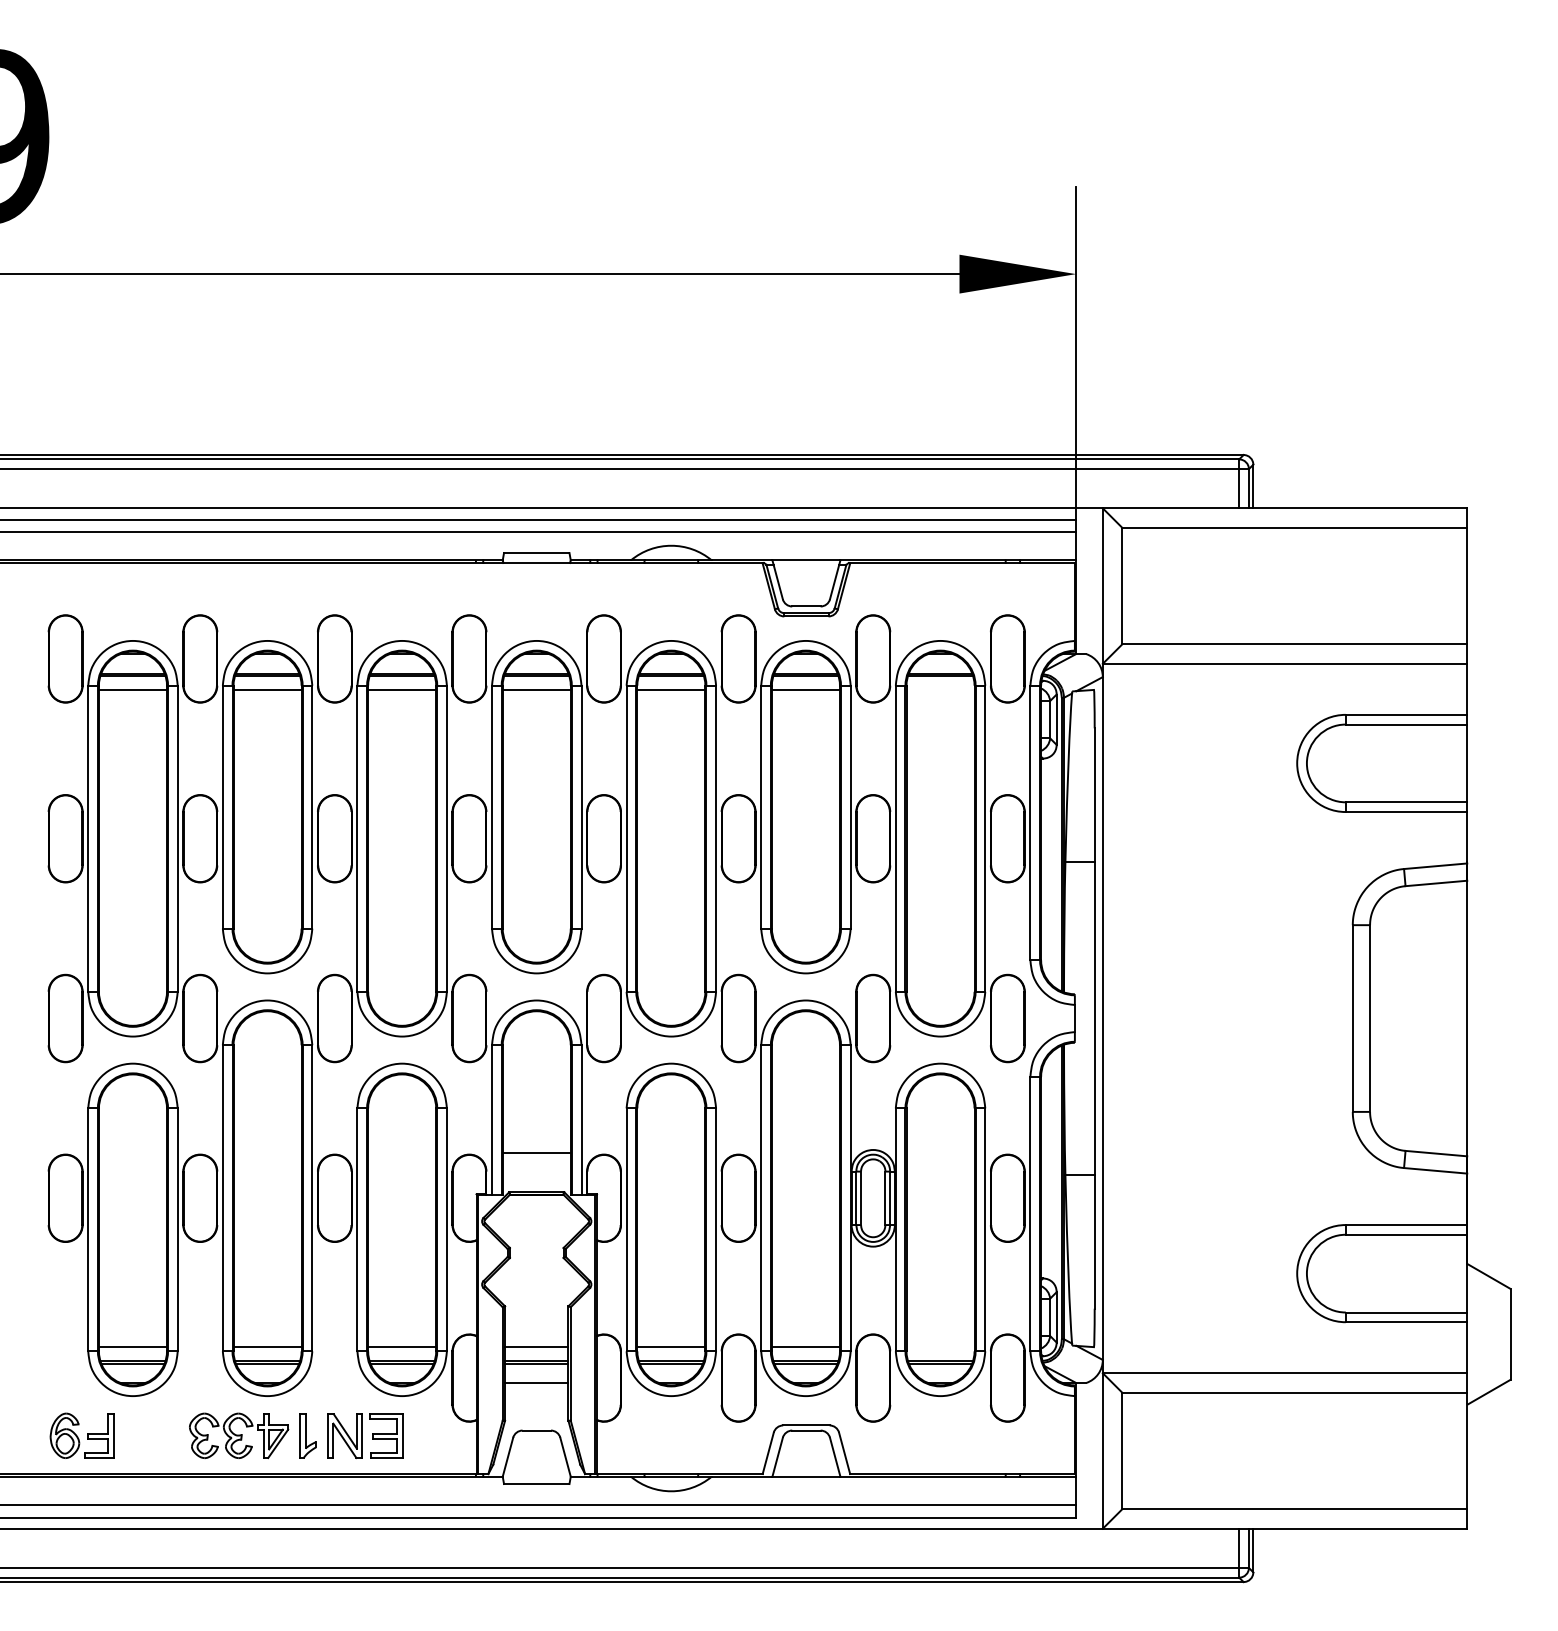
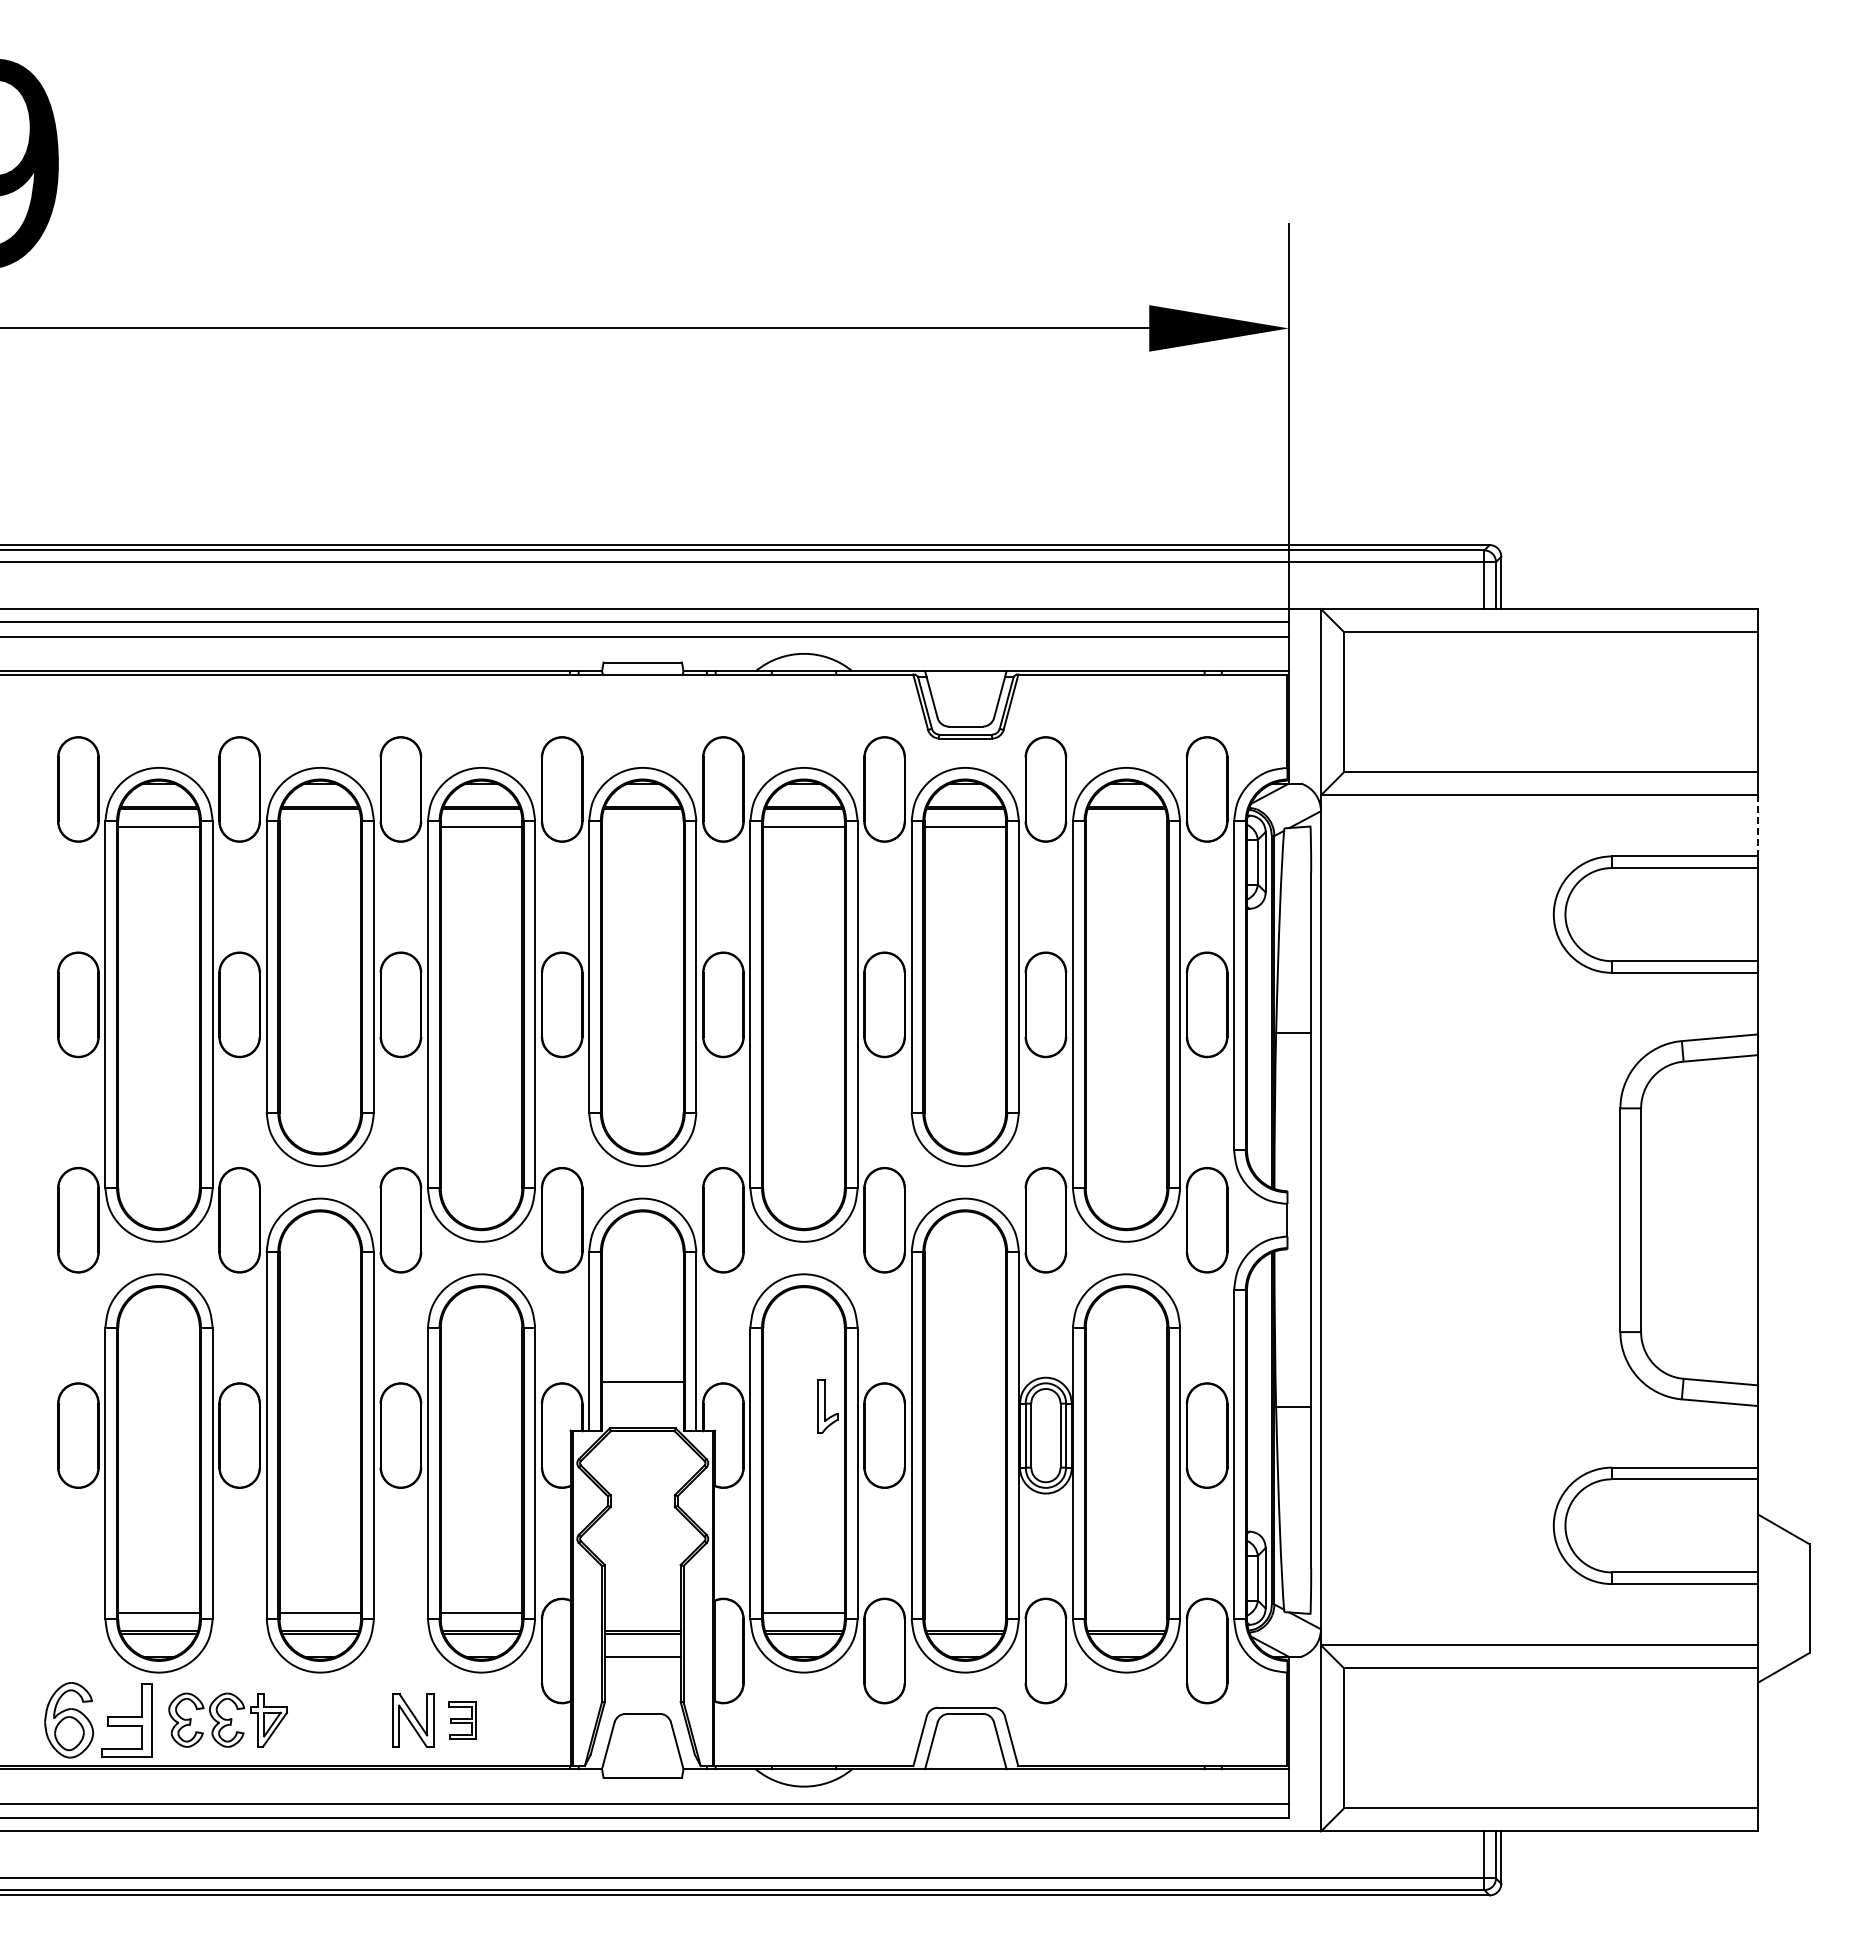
line: (1467, 689) -> (1757, 825), solid -> dashed
line: (267, 690) -> (320, 827), removed
line: (536, 690) -> (642, 827), removed
line: (536, 1346) -> (642, 1613), removed
line: (806, 1346) -> (965, 1613), removed
part: (82, 1435) -> (98, 1719), size x1.4
part: (238, 1435) -> (227, 1719), moved
part: (307, 1436) -> (827, 1406), moved
part: (386, 1436) -> (462, 1720), size x0.7

